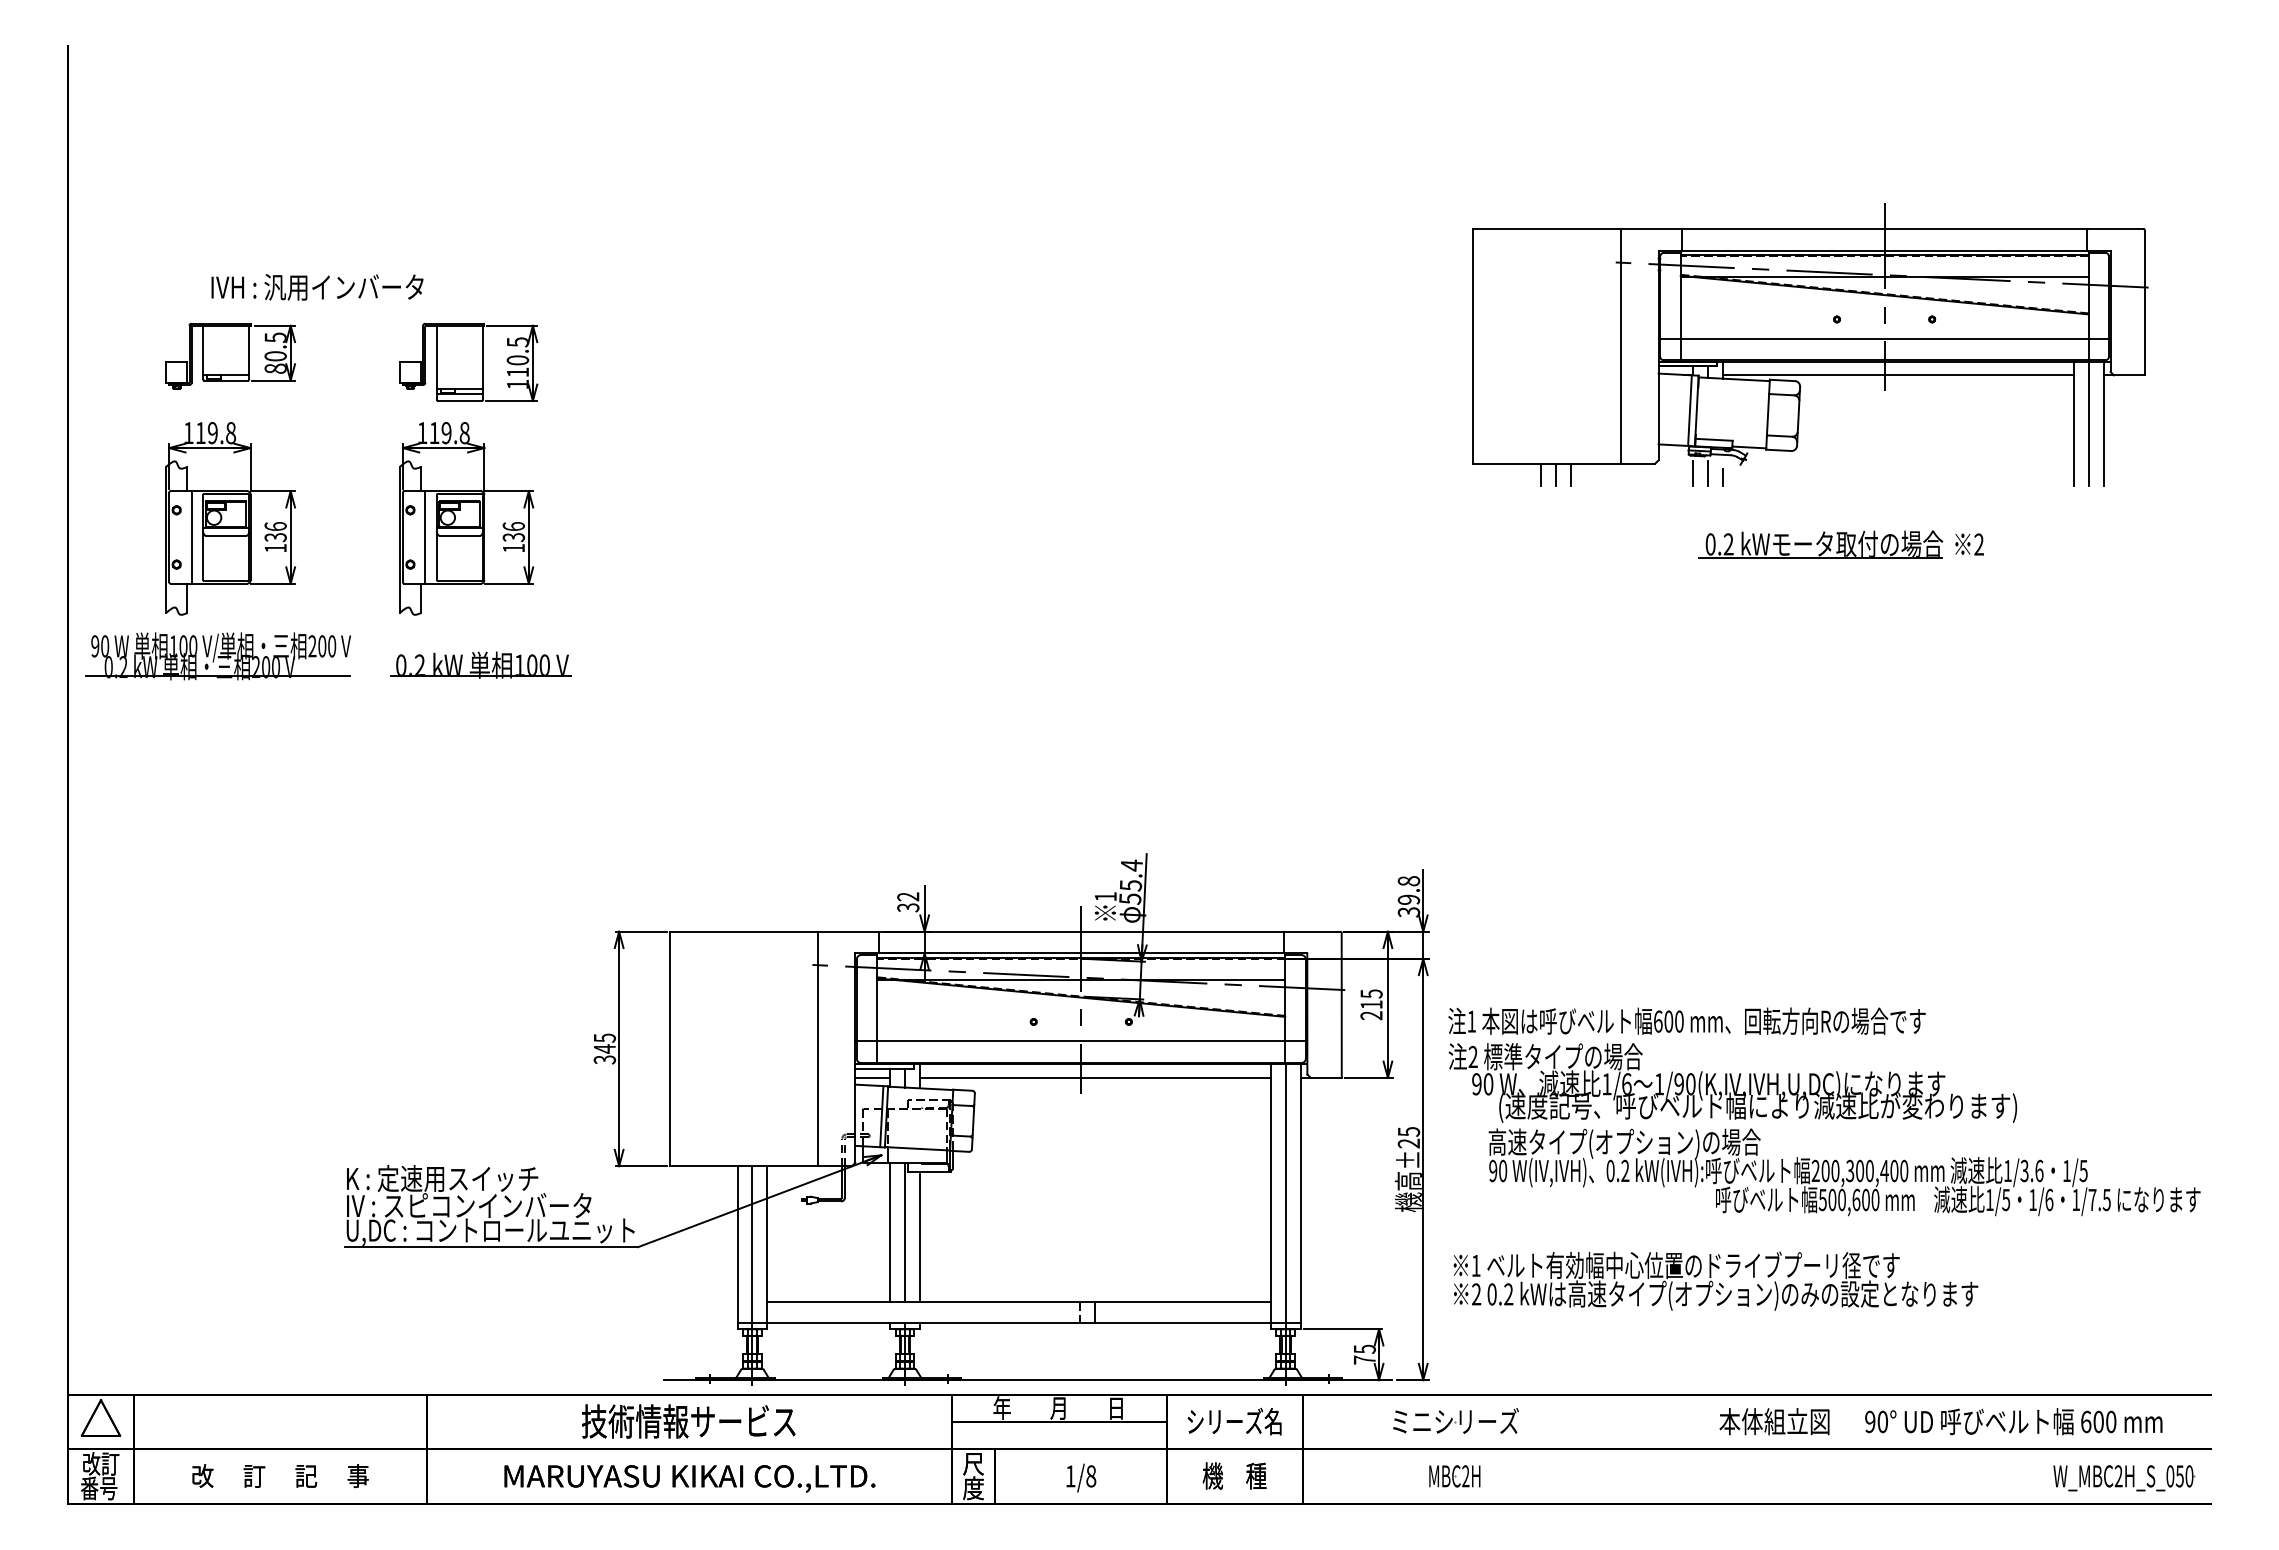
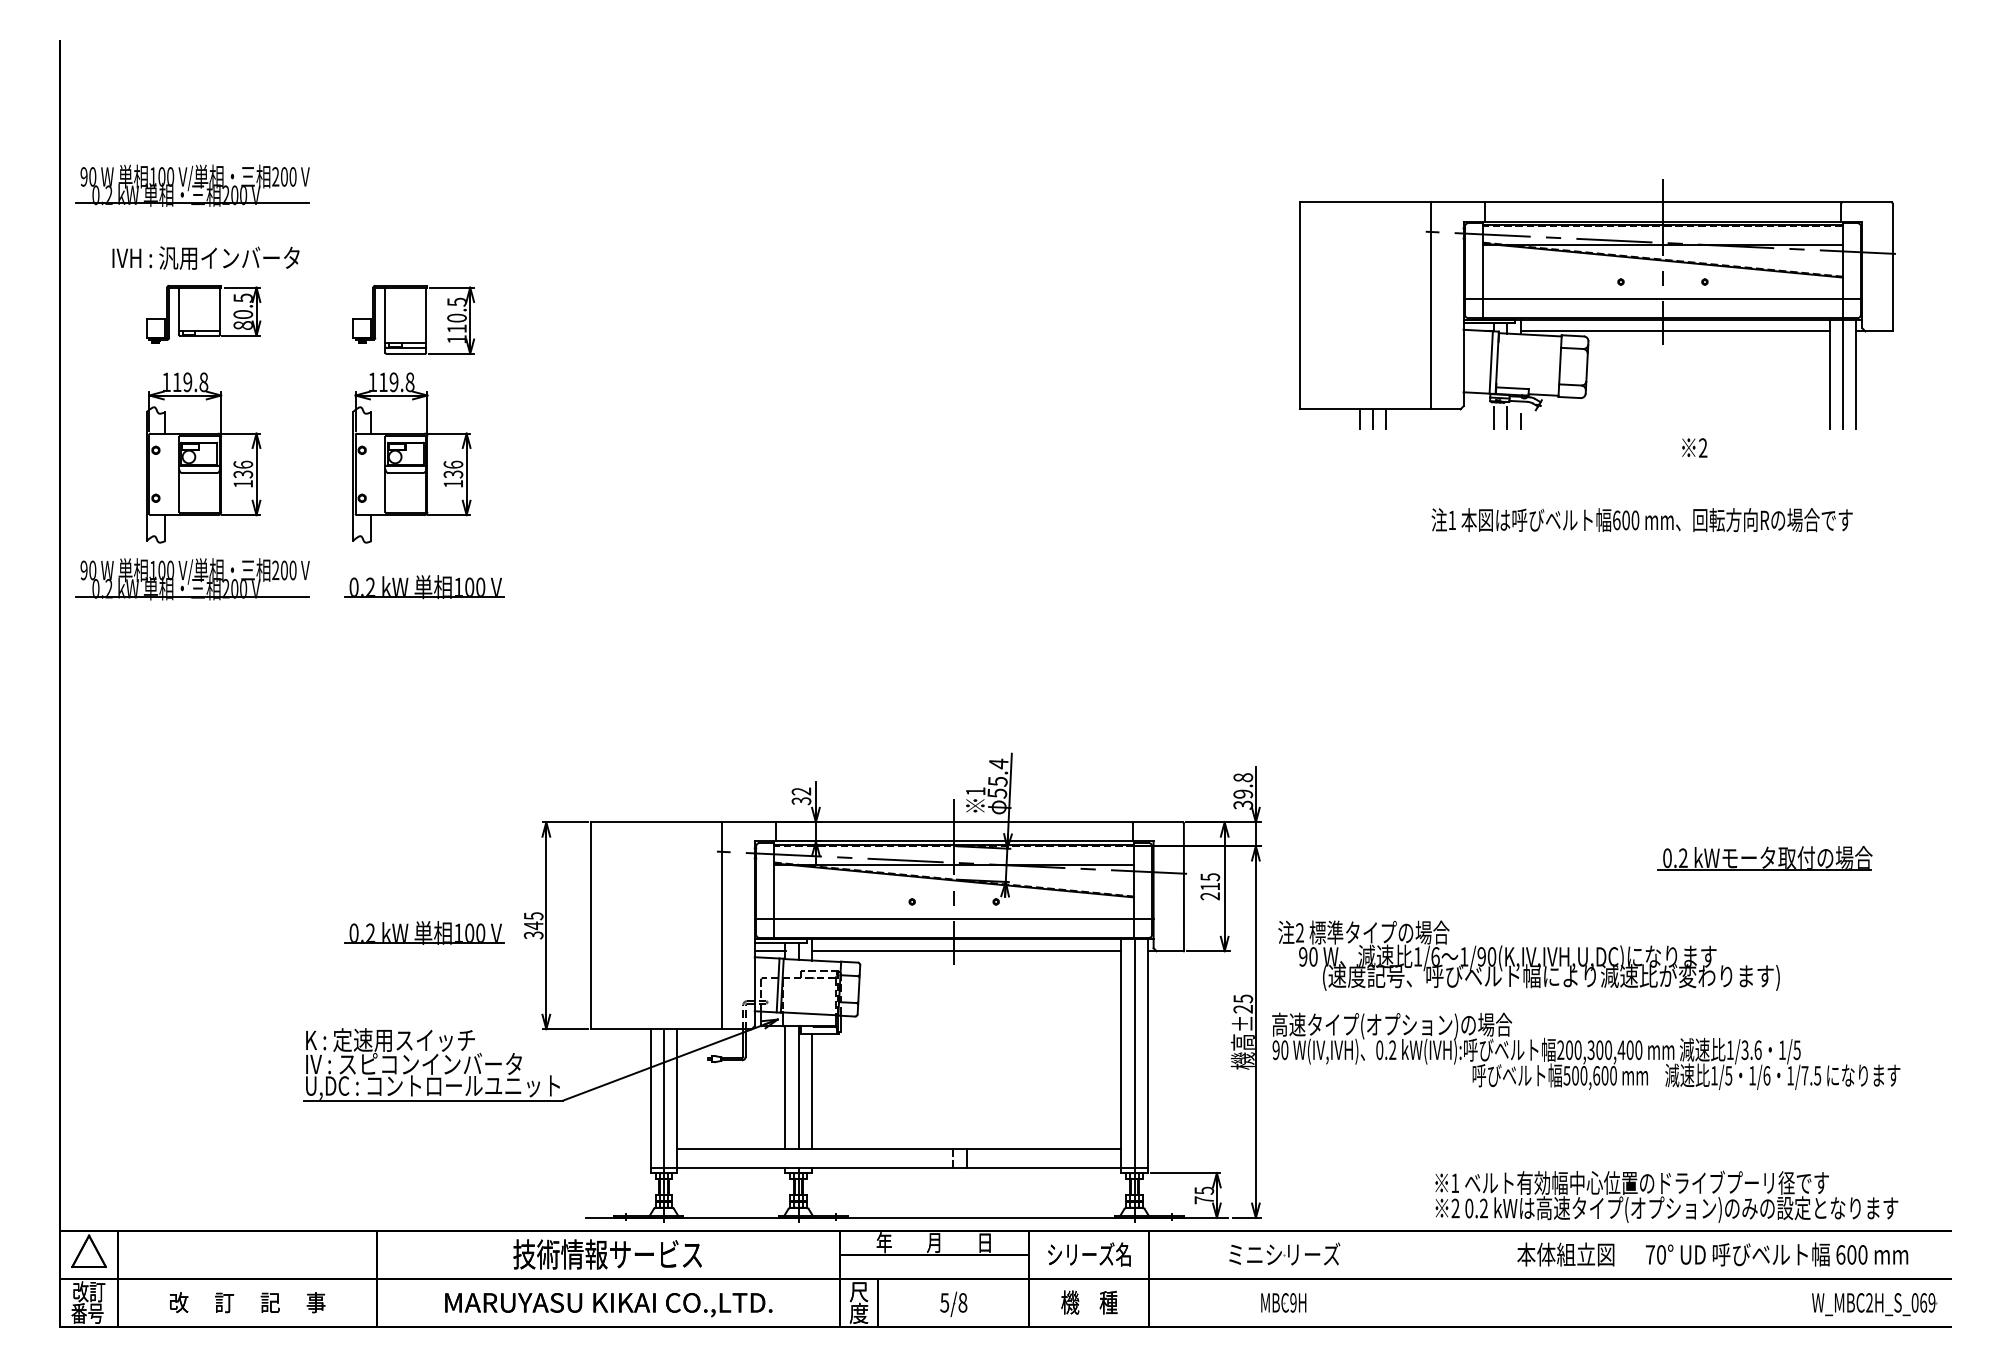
part: (217, 210) -> (191, 185), added
text: (317, 287) -> (206, 258), moved
line: (191, 537) -> (168, 474), removed
line: (425, 537) -> (375, 474), removed
part: (1820, 544) -> (1764, 858), moved
text: (1969, 544) -> (1694, 447), moved
text: (1686, 1020) -> (1641, 519), moved
part: (480, 1056) -> (423, 932), added
text: (1844, 1172) -> (1586, 1051), moved
text: (1715, 1280) -> (1666, 1196), moved
text: (1870, 1421) -> (1650, 1254), 90° -> 70°
text: (1070, 1476) -> (944, 1303), 1/8 -> 5/8
text: (1465, 1476) -> (1293, 1303), MBC2H -> MBC9H
text: (2184, 1476) -> (1927, 1303), W_MBC2H_S_050 -> W_MBC2H_S_069

